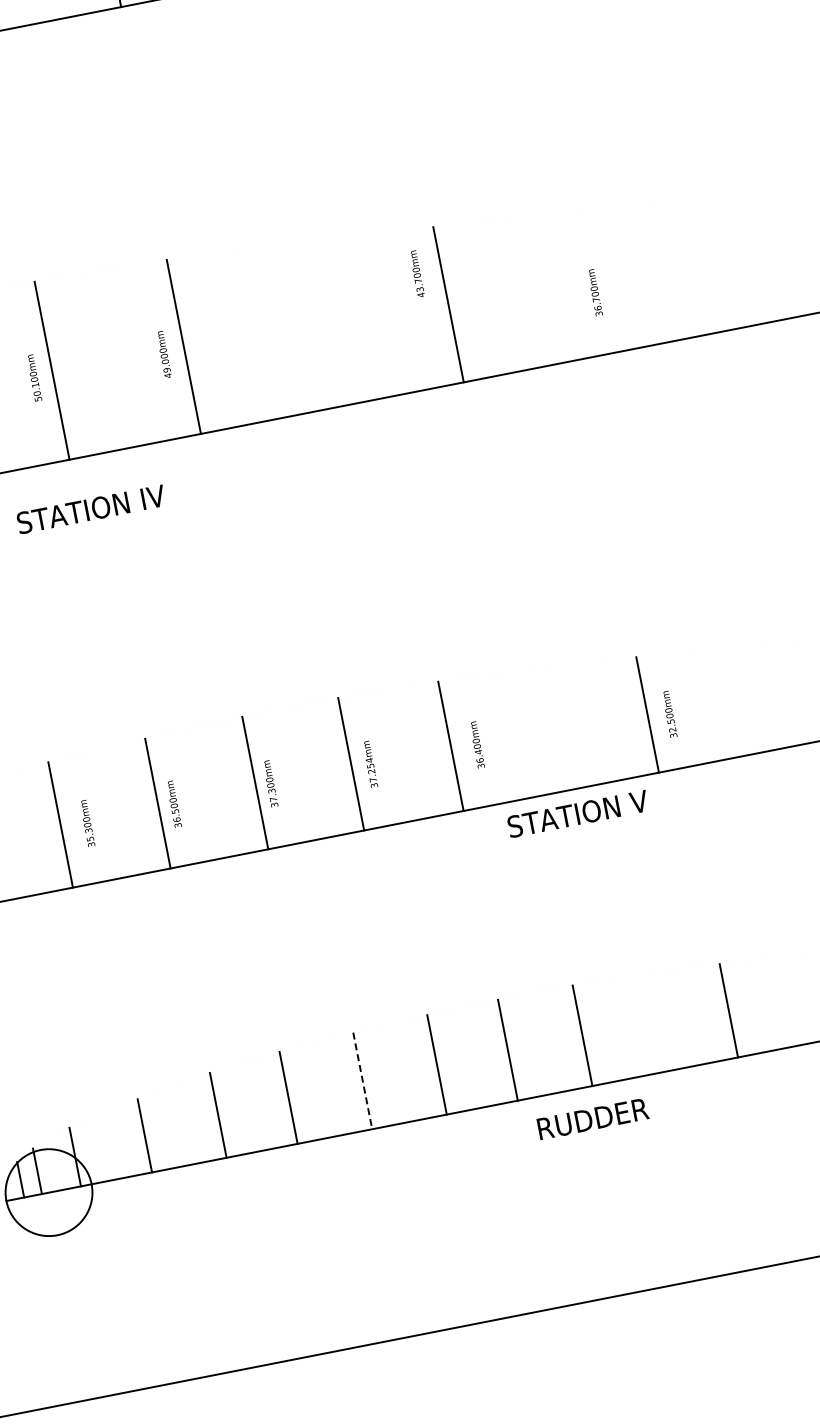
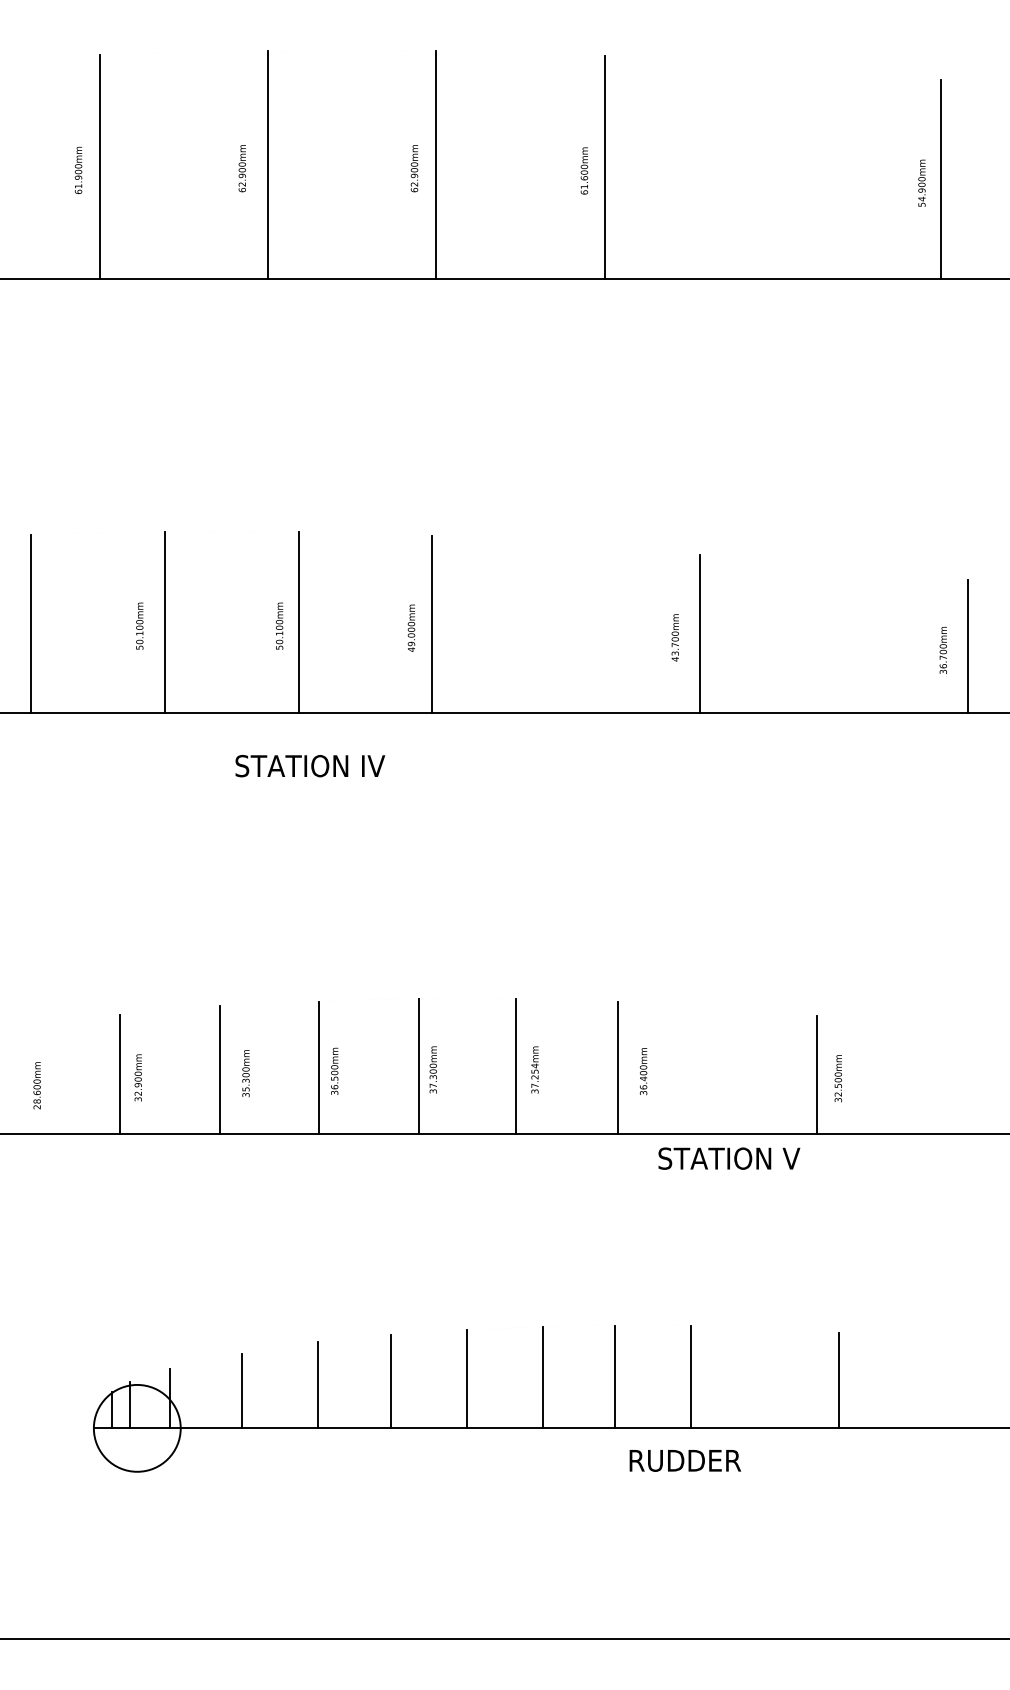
line: (714, 265) -> (968, 646), added
text: (416, 273) -> (674, 637), moved
text: (594, 292) -> (942, 650), moved
line: (362, 1081) -> (466, 1379), dashed -> solid

